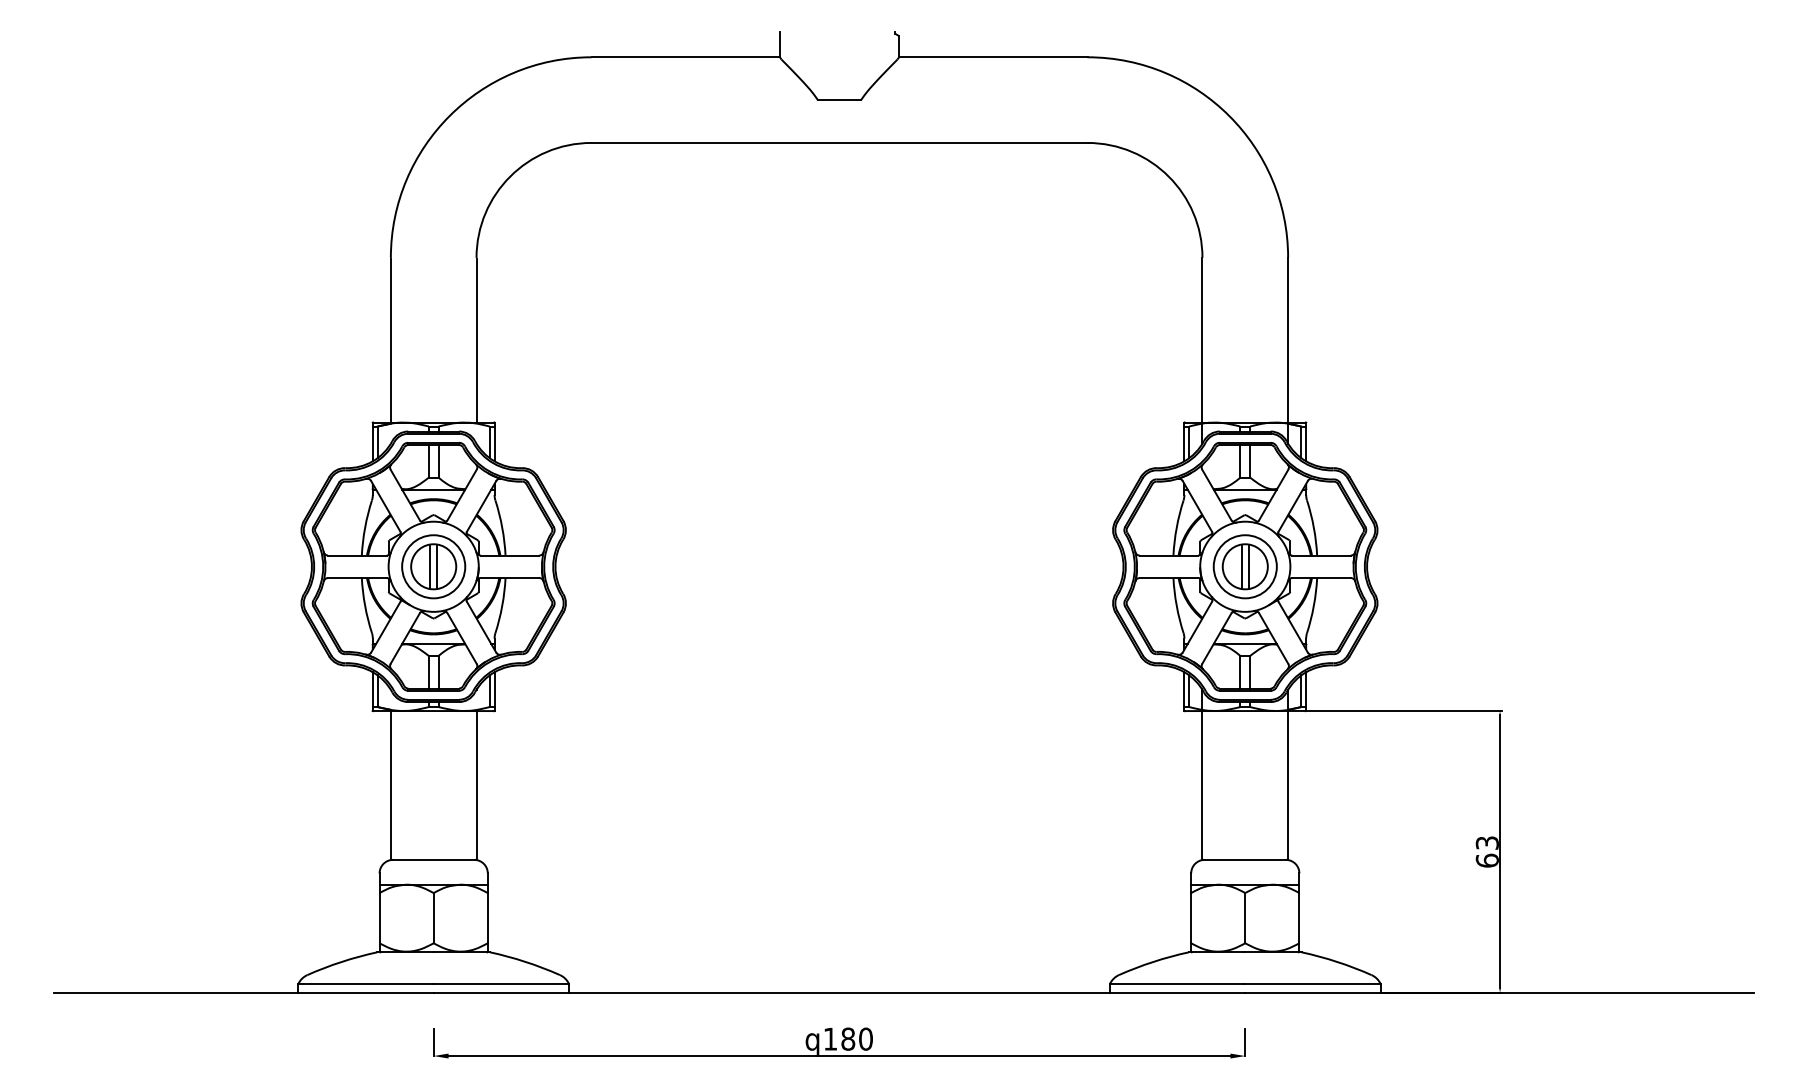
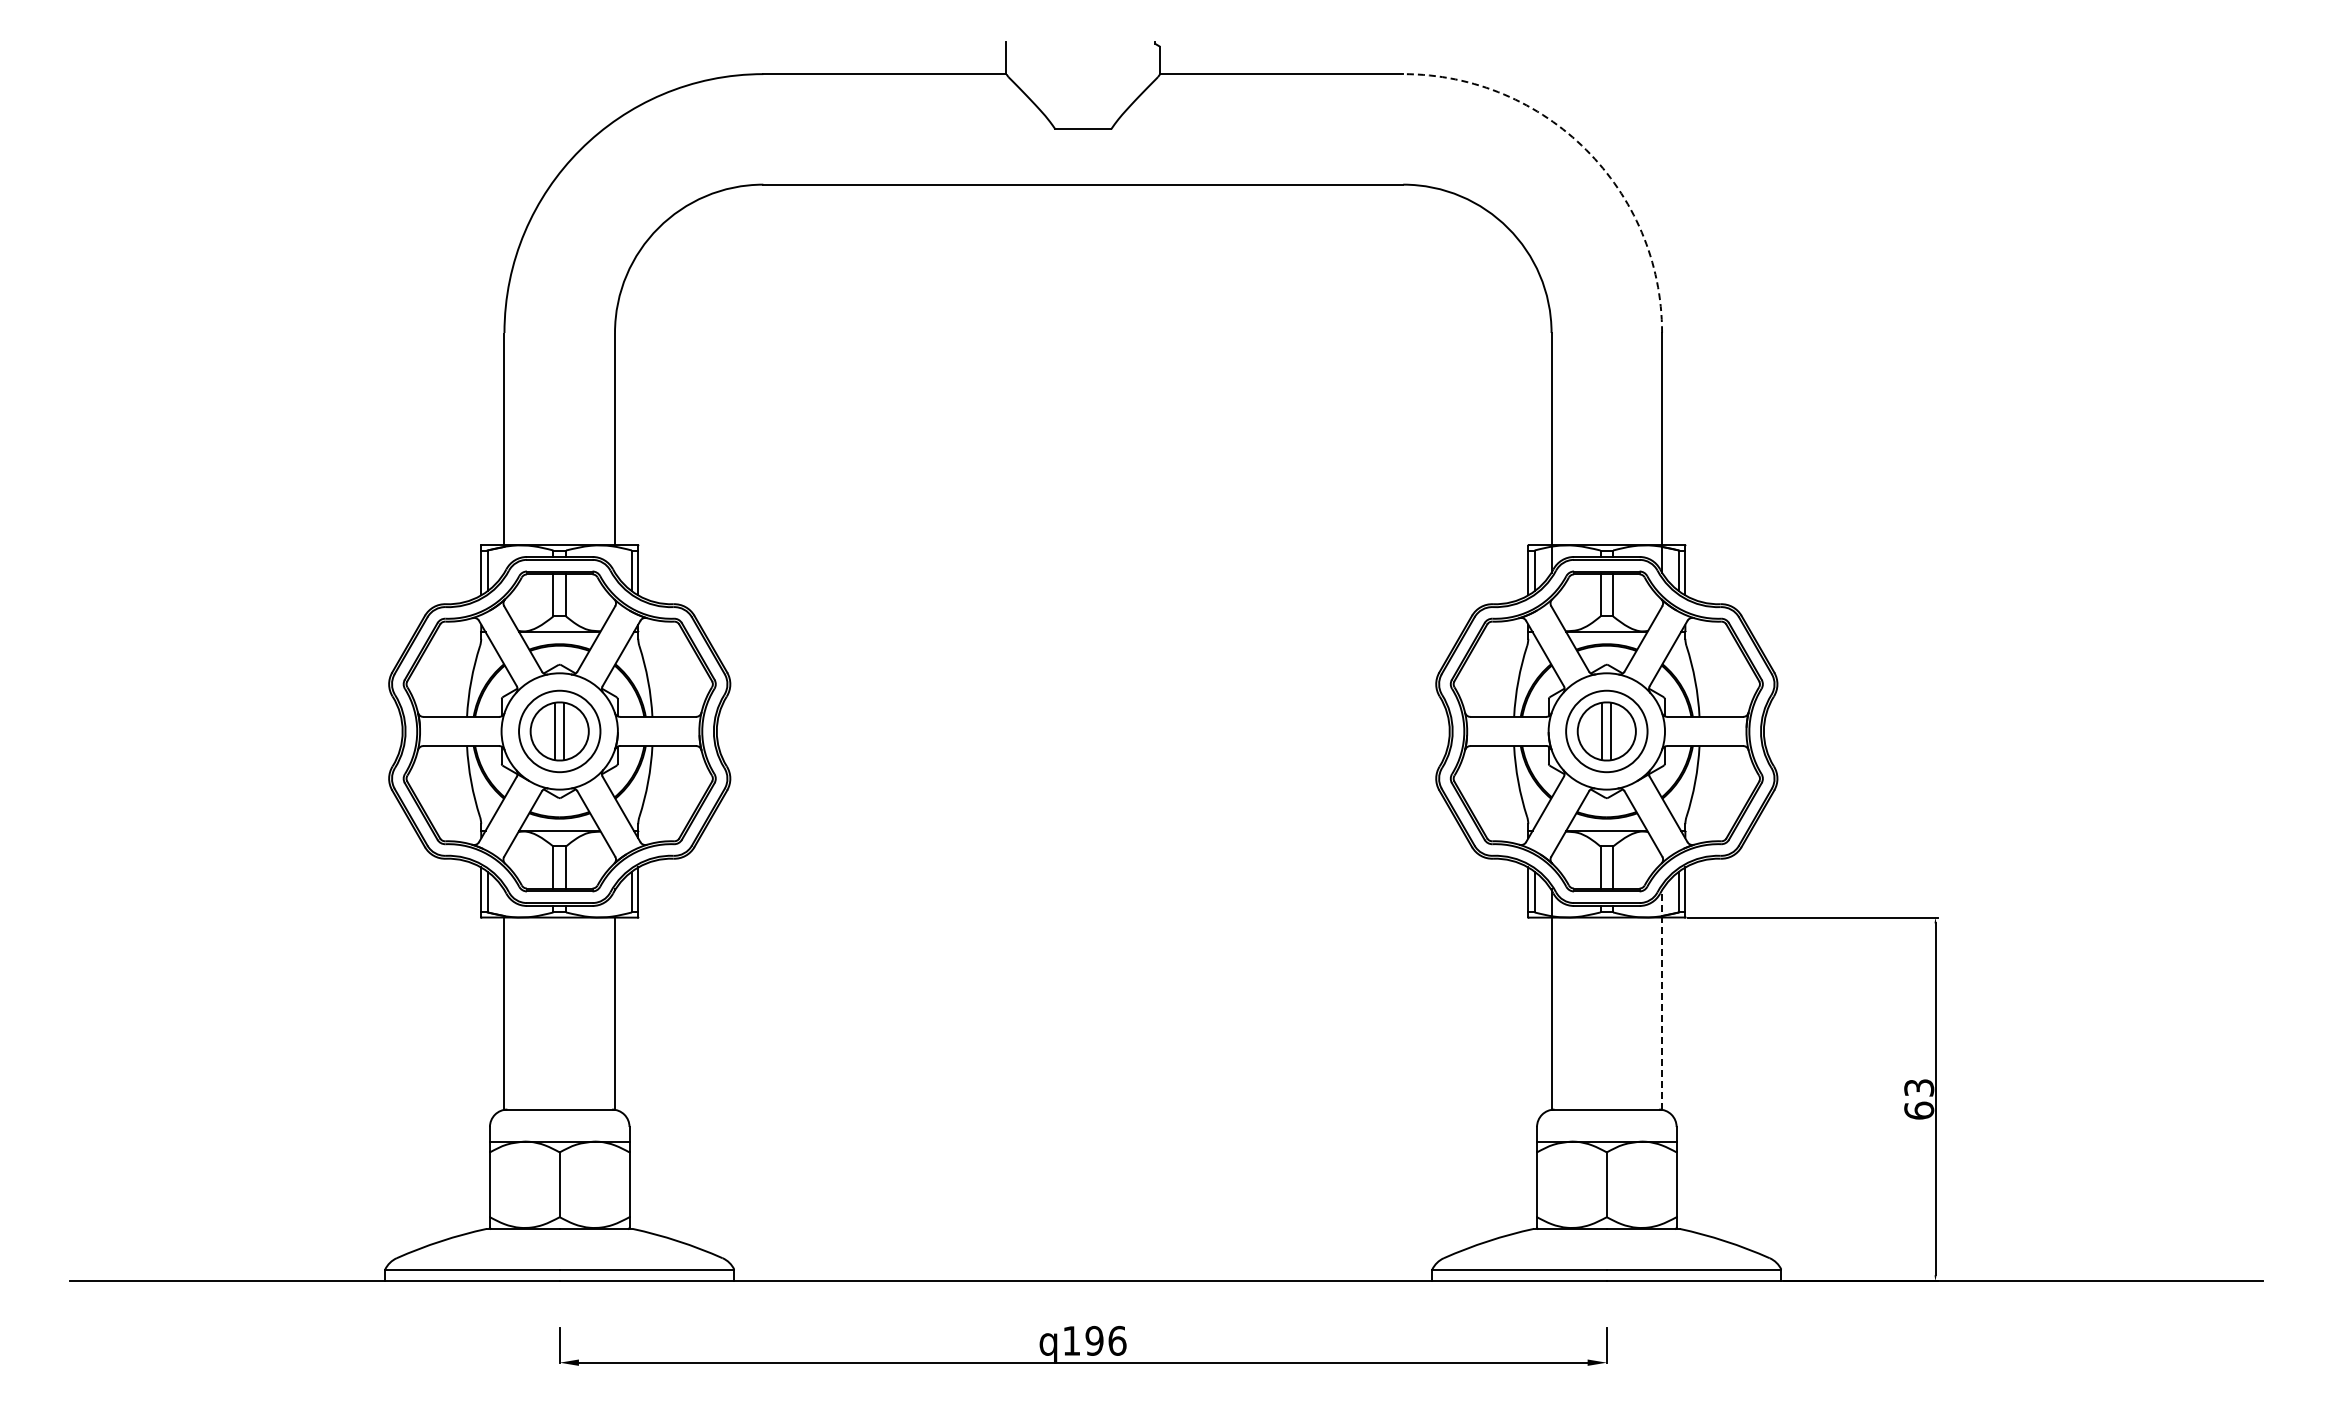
arc: (1229, 115) -> (1586, 149), solid -> dashed
line: (1288, 774) -> (1662, 999), solid -> dashed
text: (856, 1038) -> (1105, 1340), q180 -> q196

